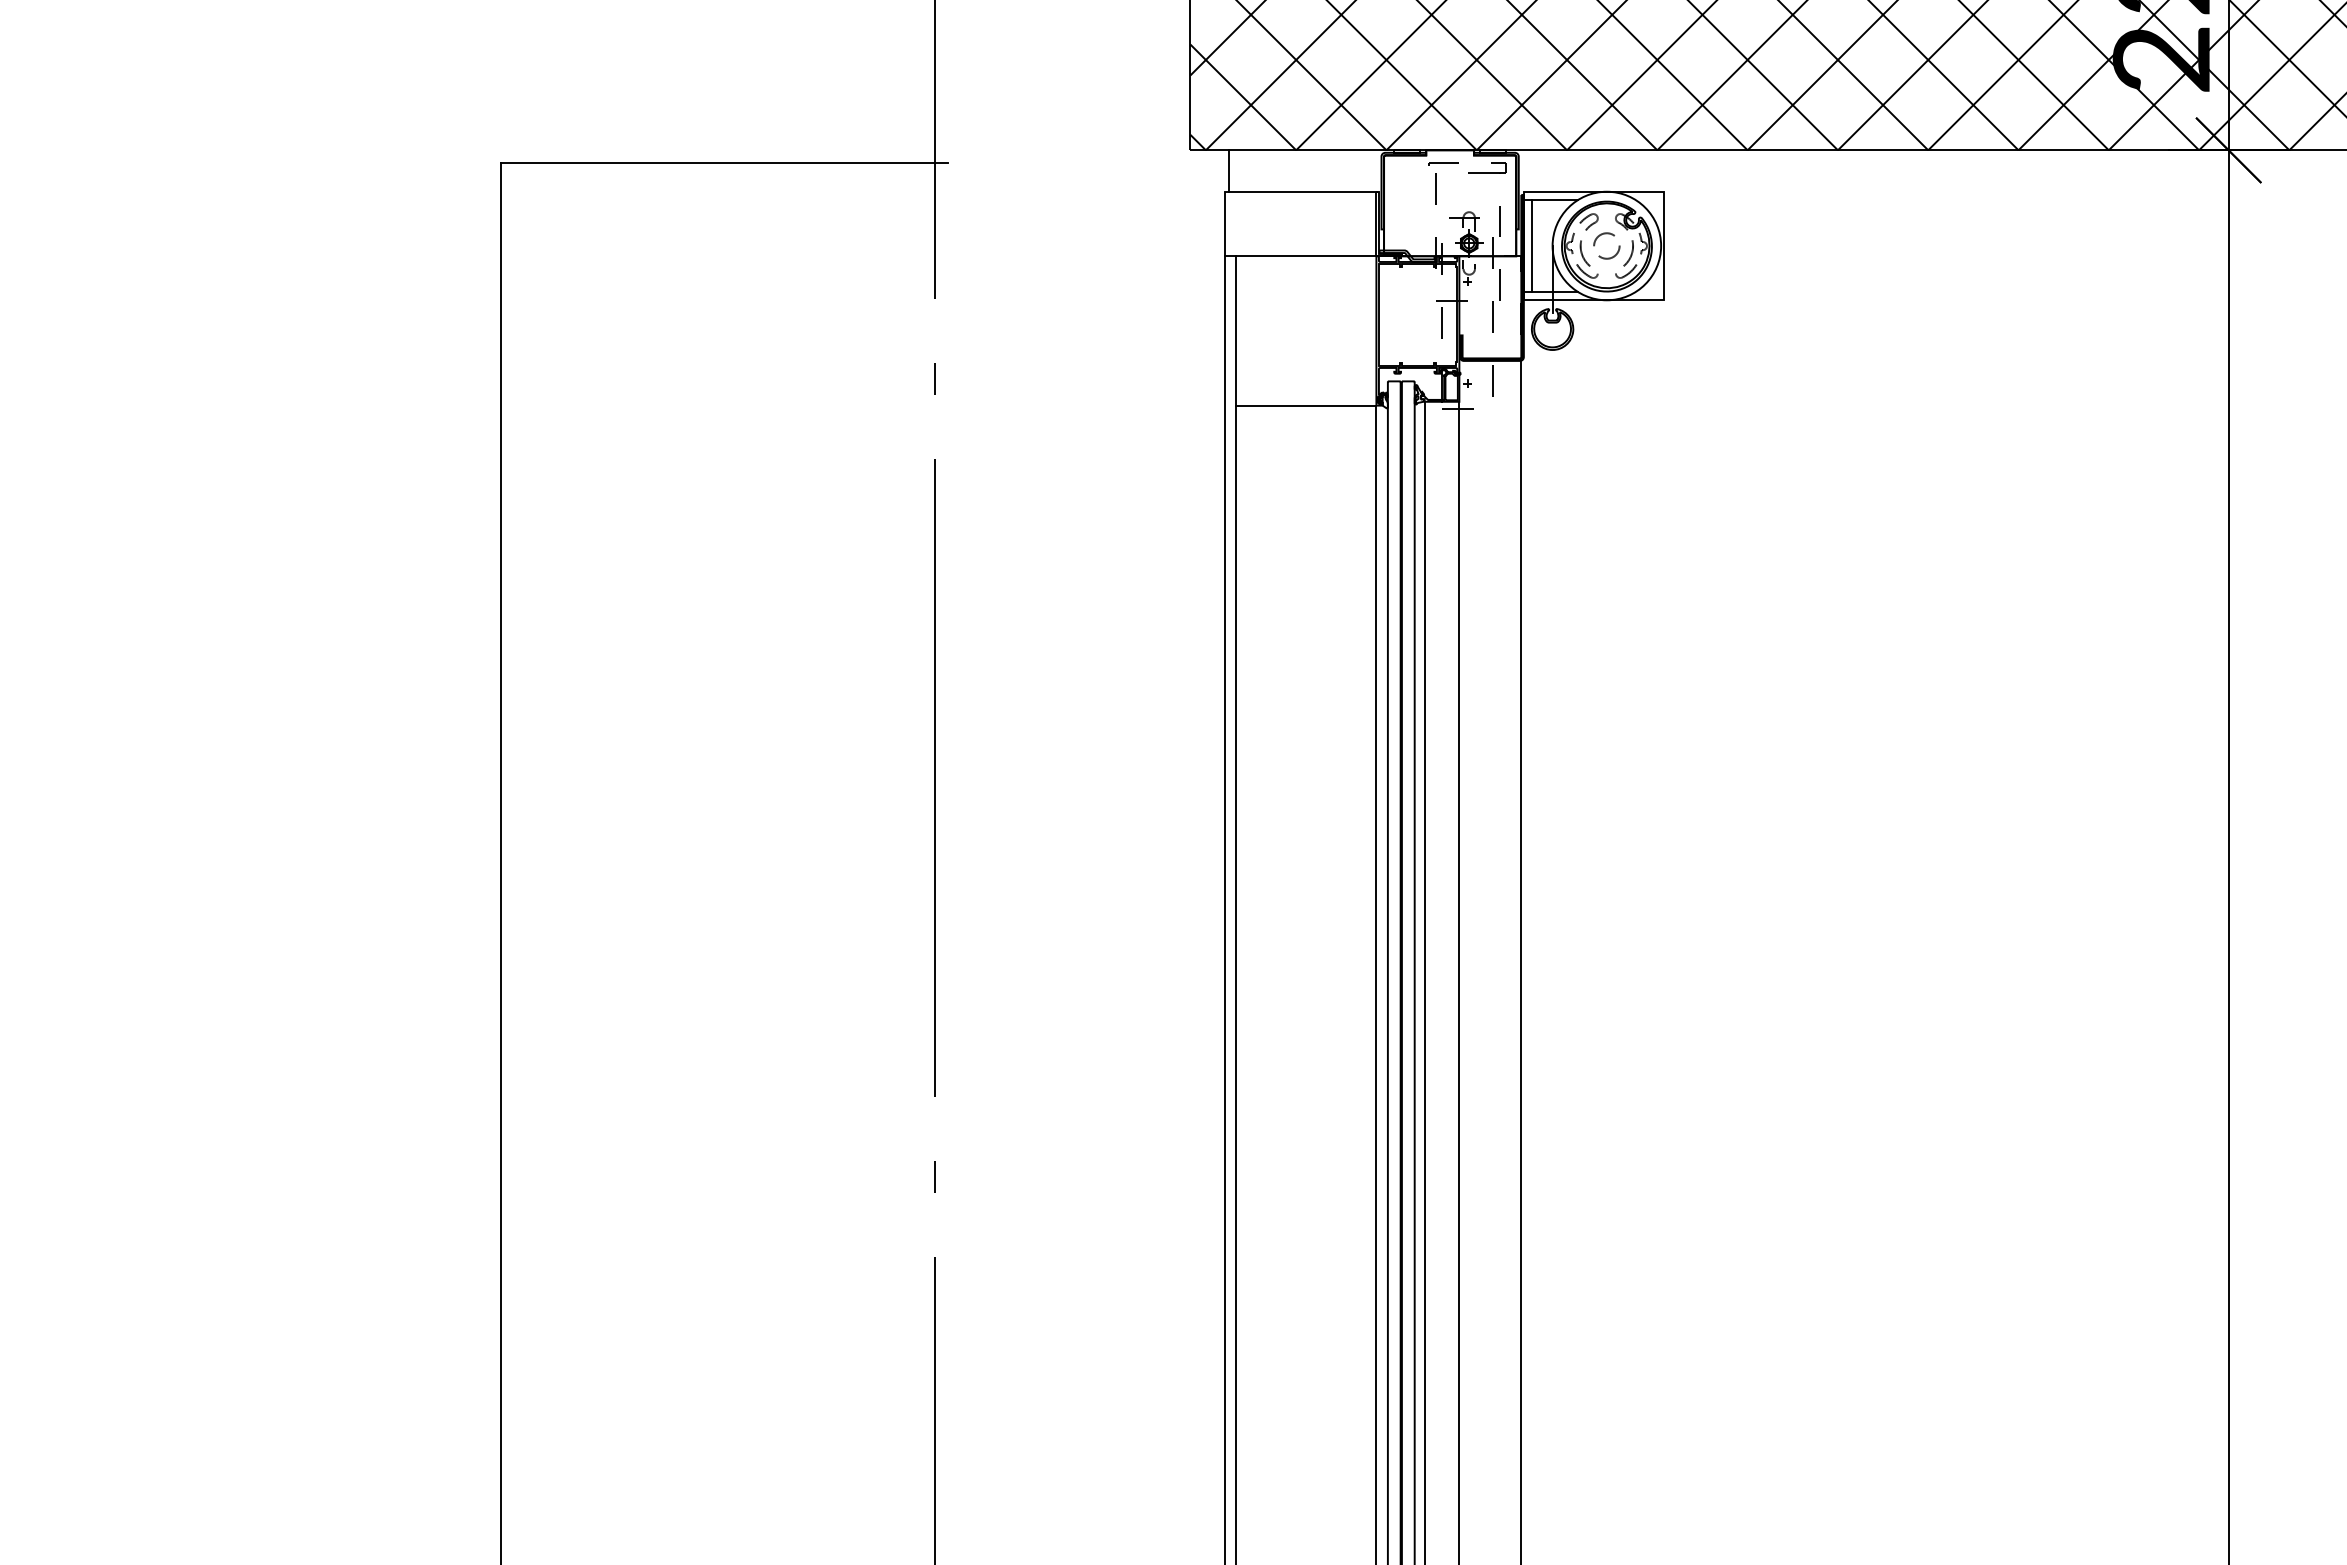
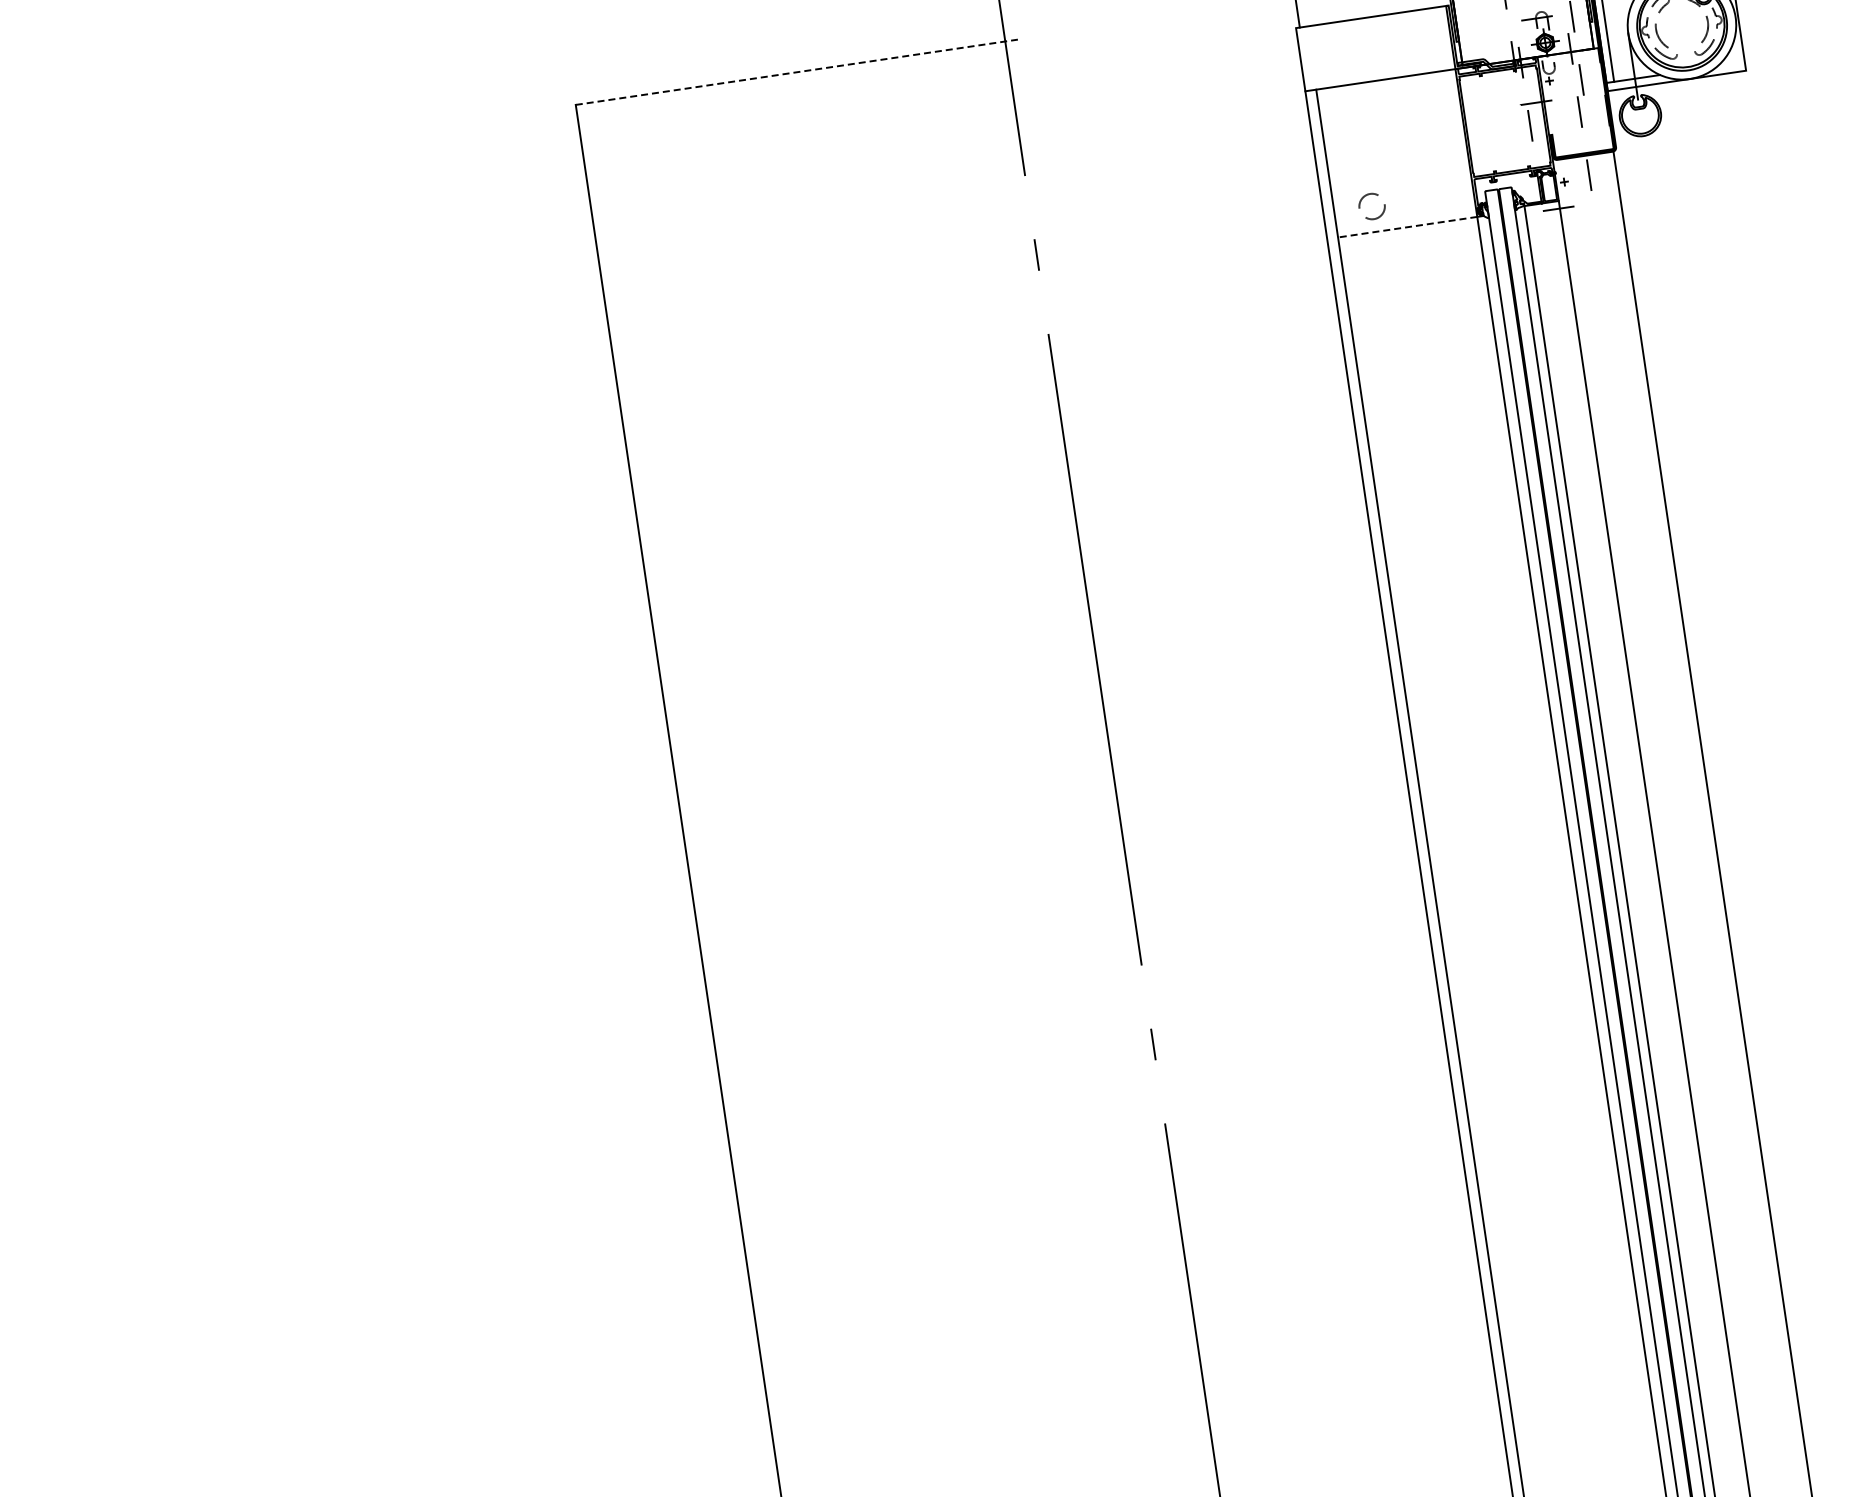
line: (724, 163) -> (797, 72), solid -> dashed
circle: (1606, 245) -> (1371, 206), moved
line: (1305, 405) -> (1407, 227), solid -> dashed

